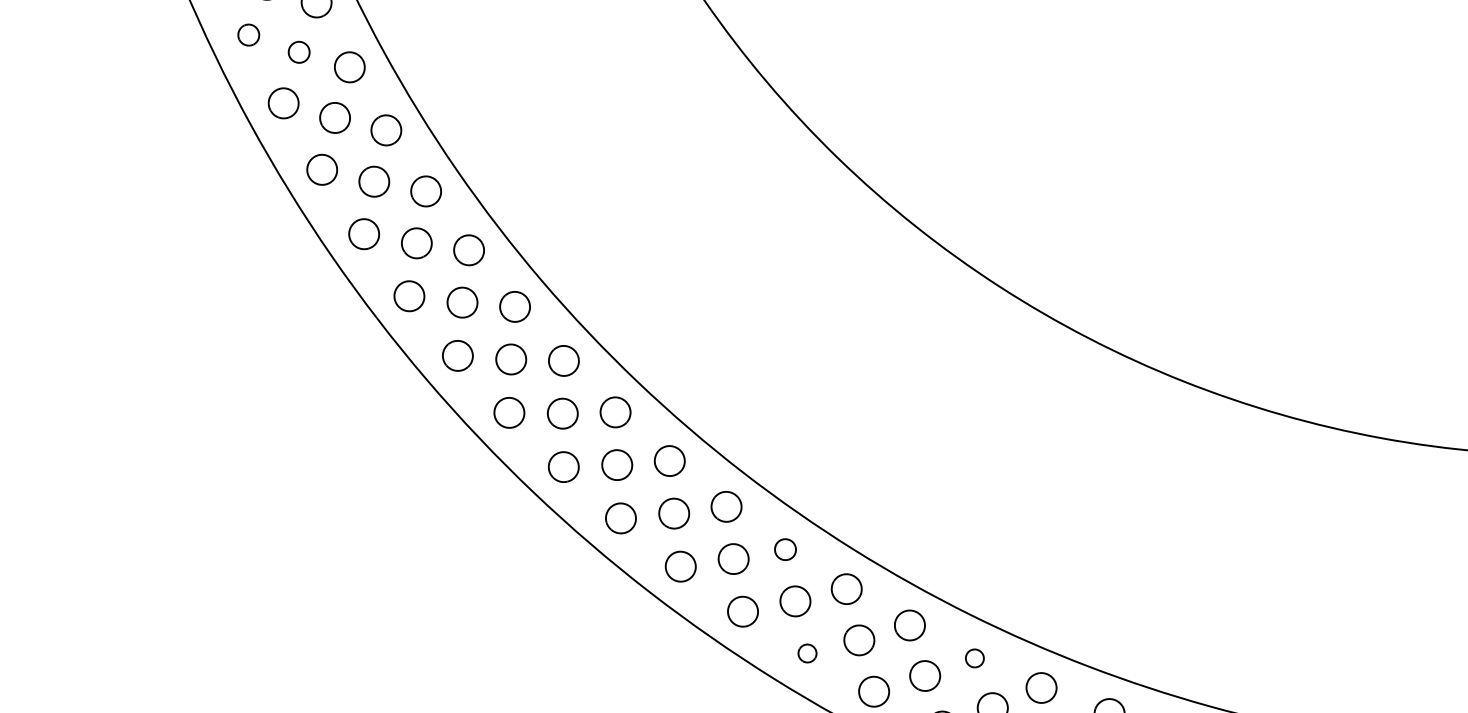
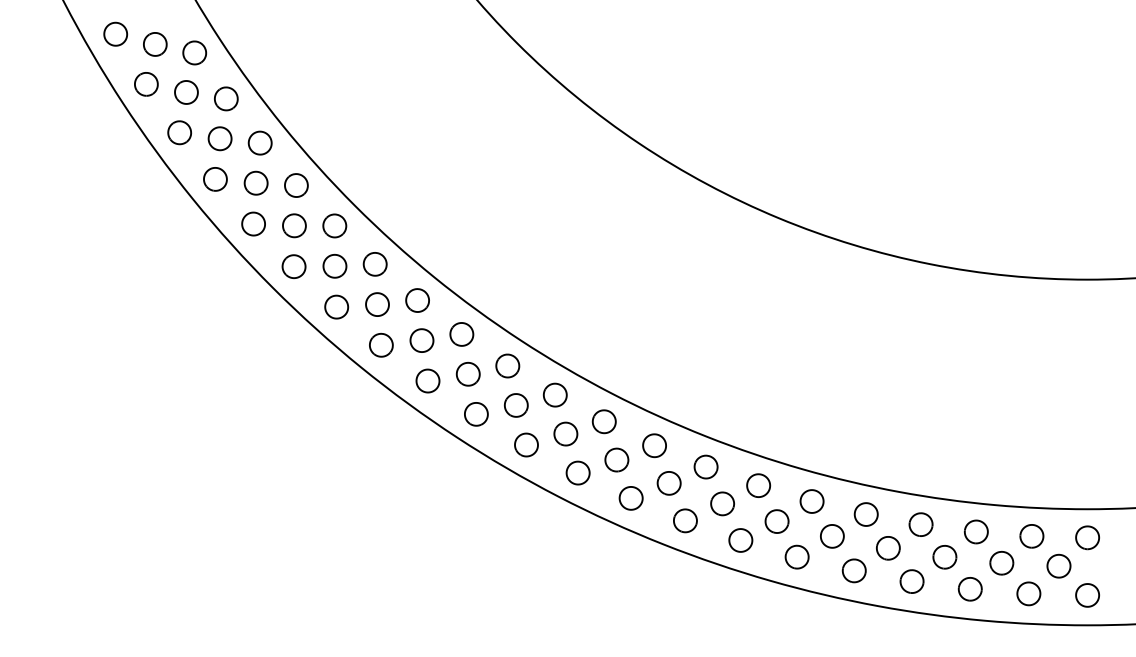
part: (248, 34) -> (179, 132), size x1.43
part: (298, 51) -> (219, 138), size x1.43
part: (785, 549) -> (654, 445), size x1.43
part: (807, 653) -> (685, 520), size x1.67
part: (974, 658) -> (811, 501), size x1.67

